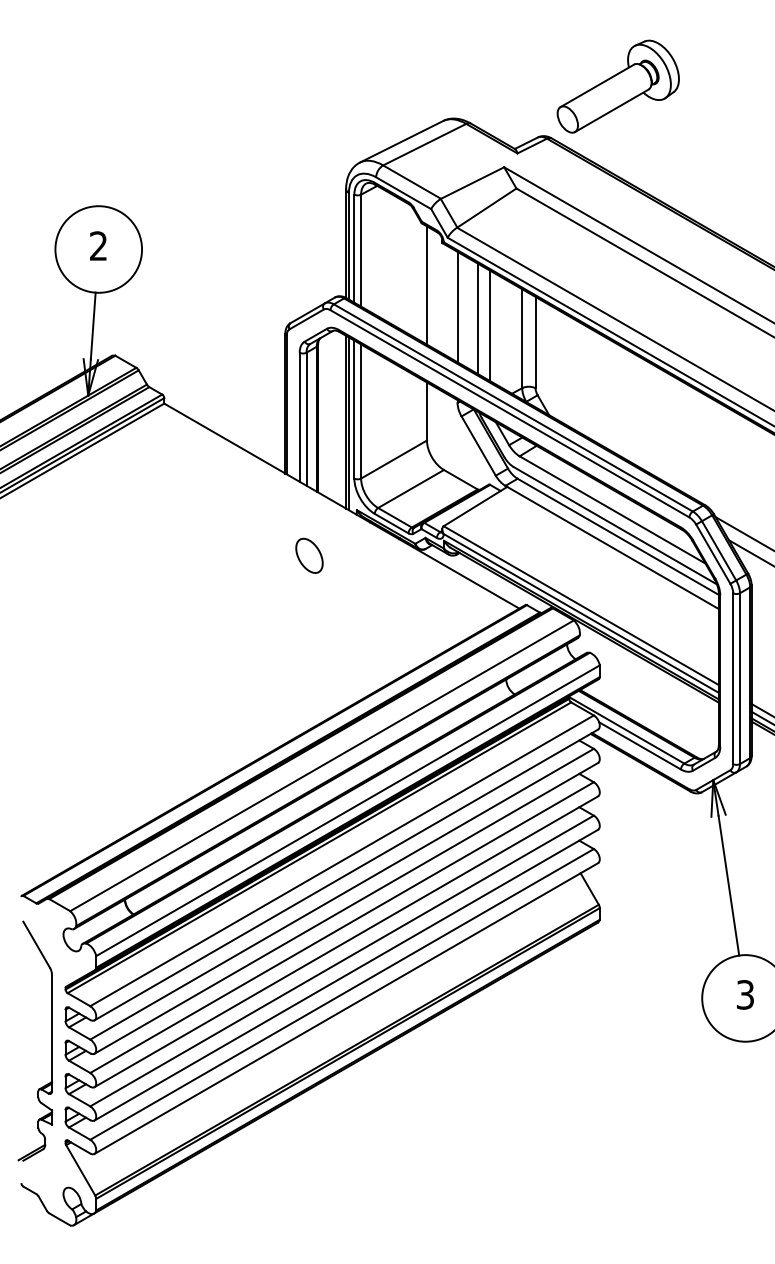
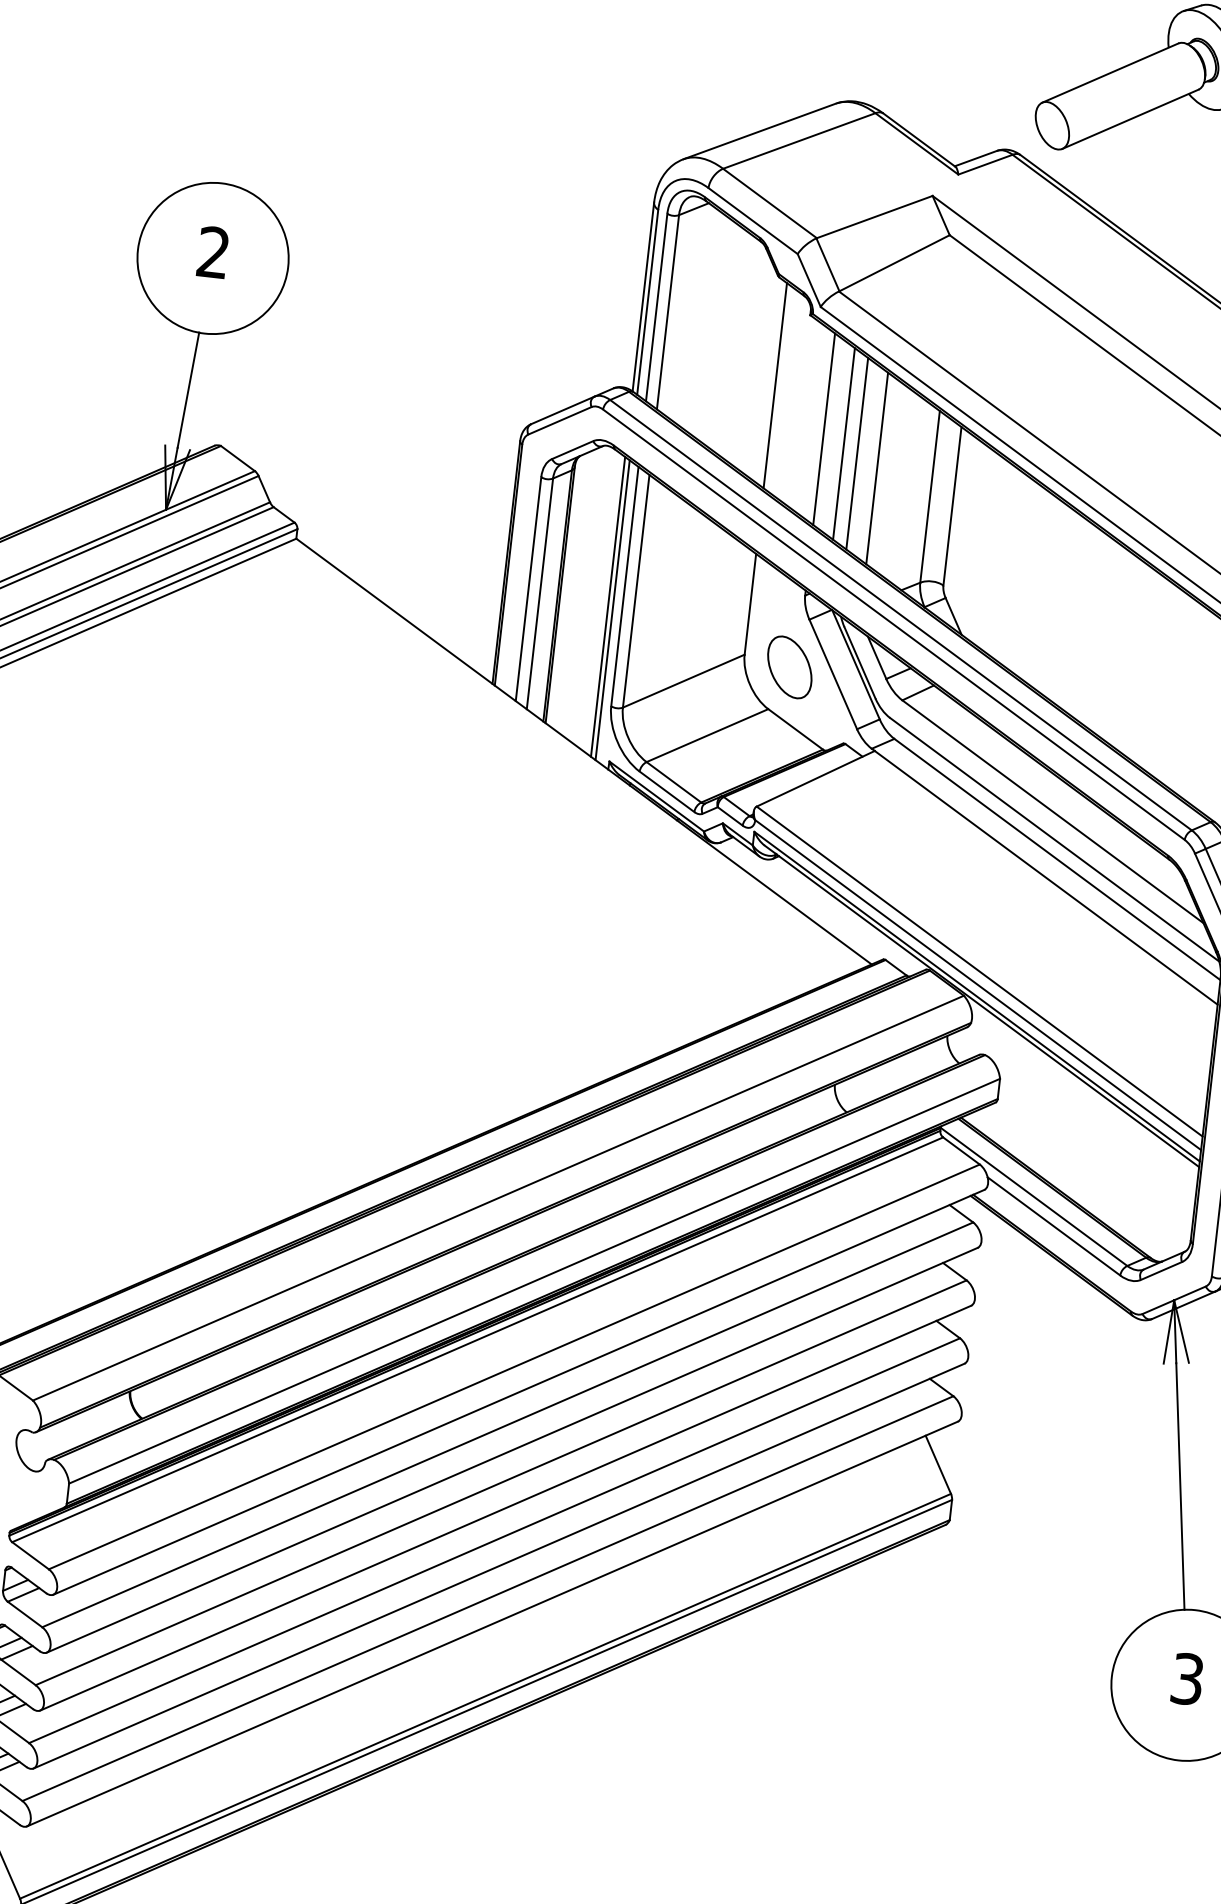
line: (469, 313) -> (843, 442), added
part: (309, 555) -> (789, 666), moved

